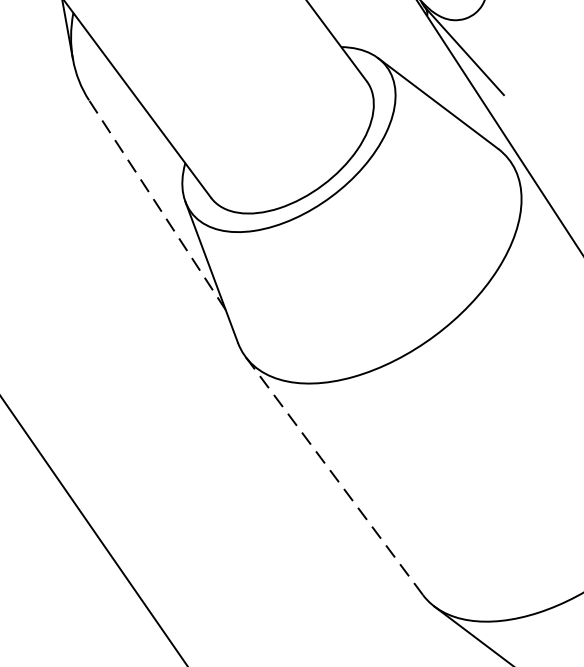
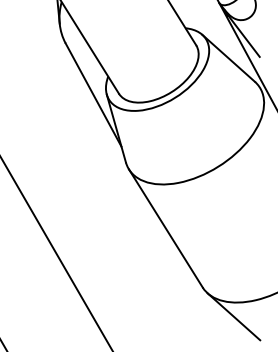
line: (157, 206) -> (93, 95), dashed -> solid
line: (333, 476) -> (165, 228), dashed -> solid

